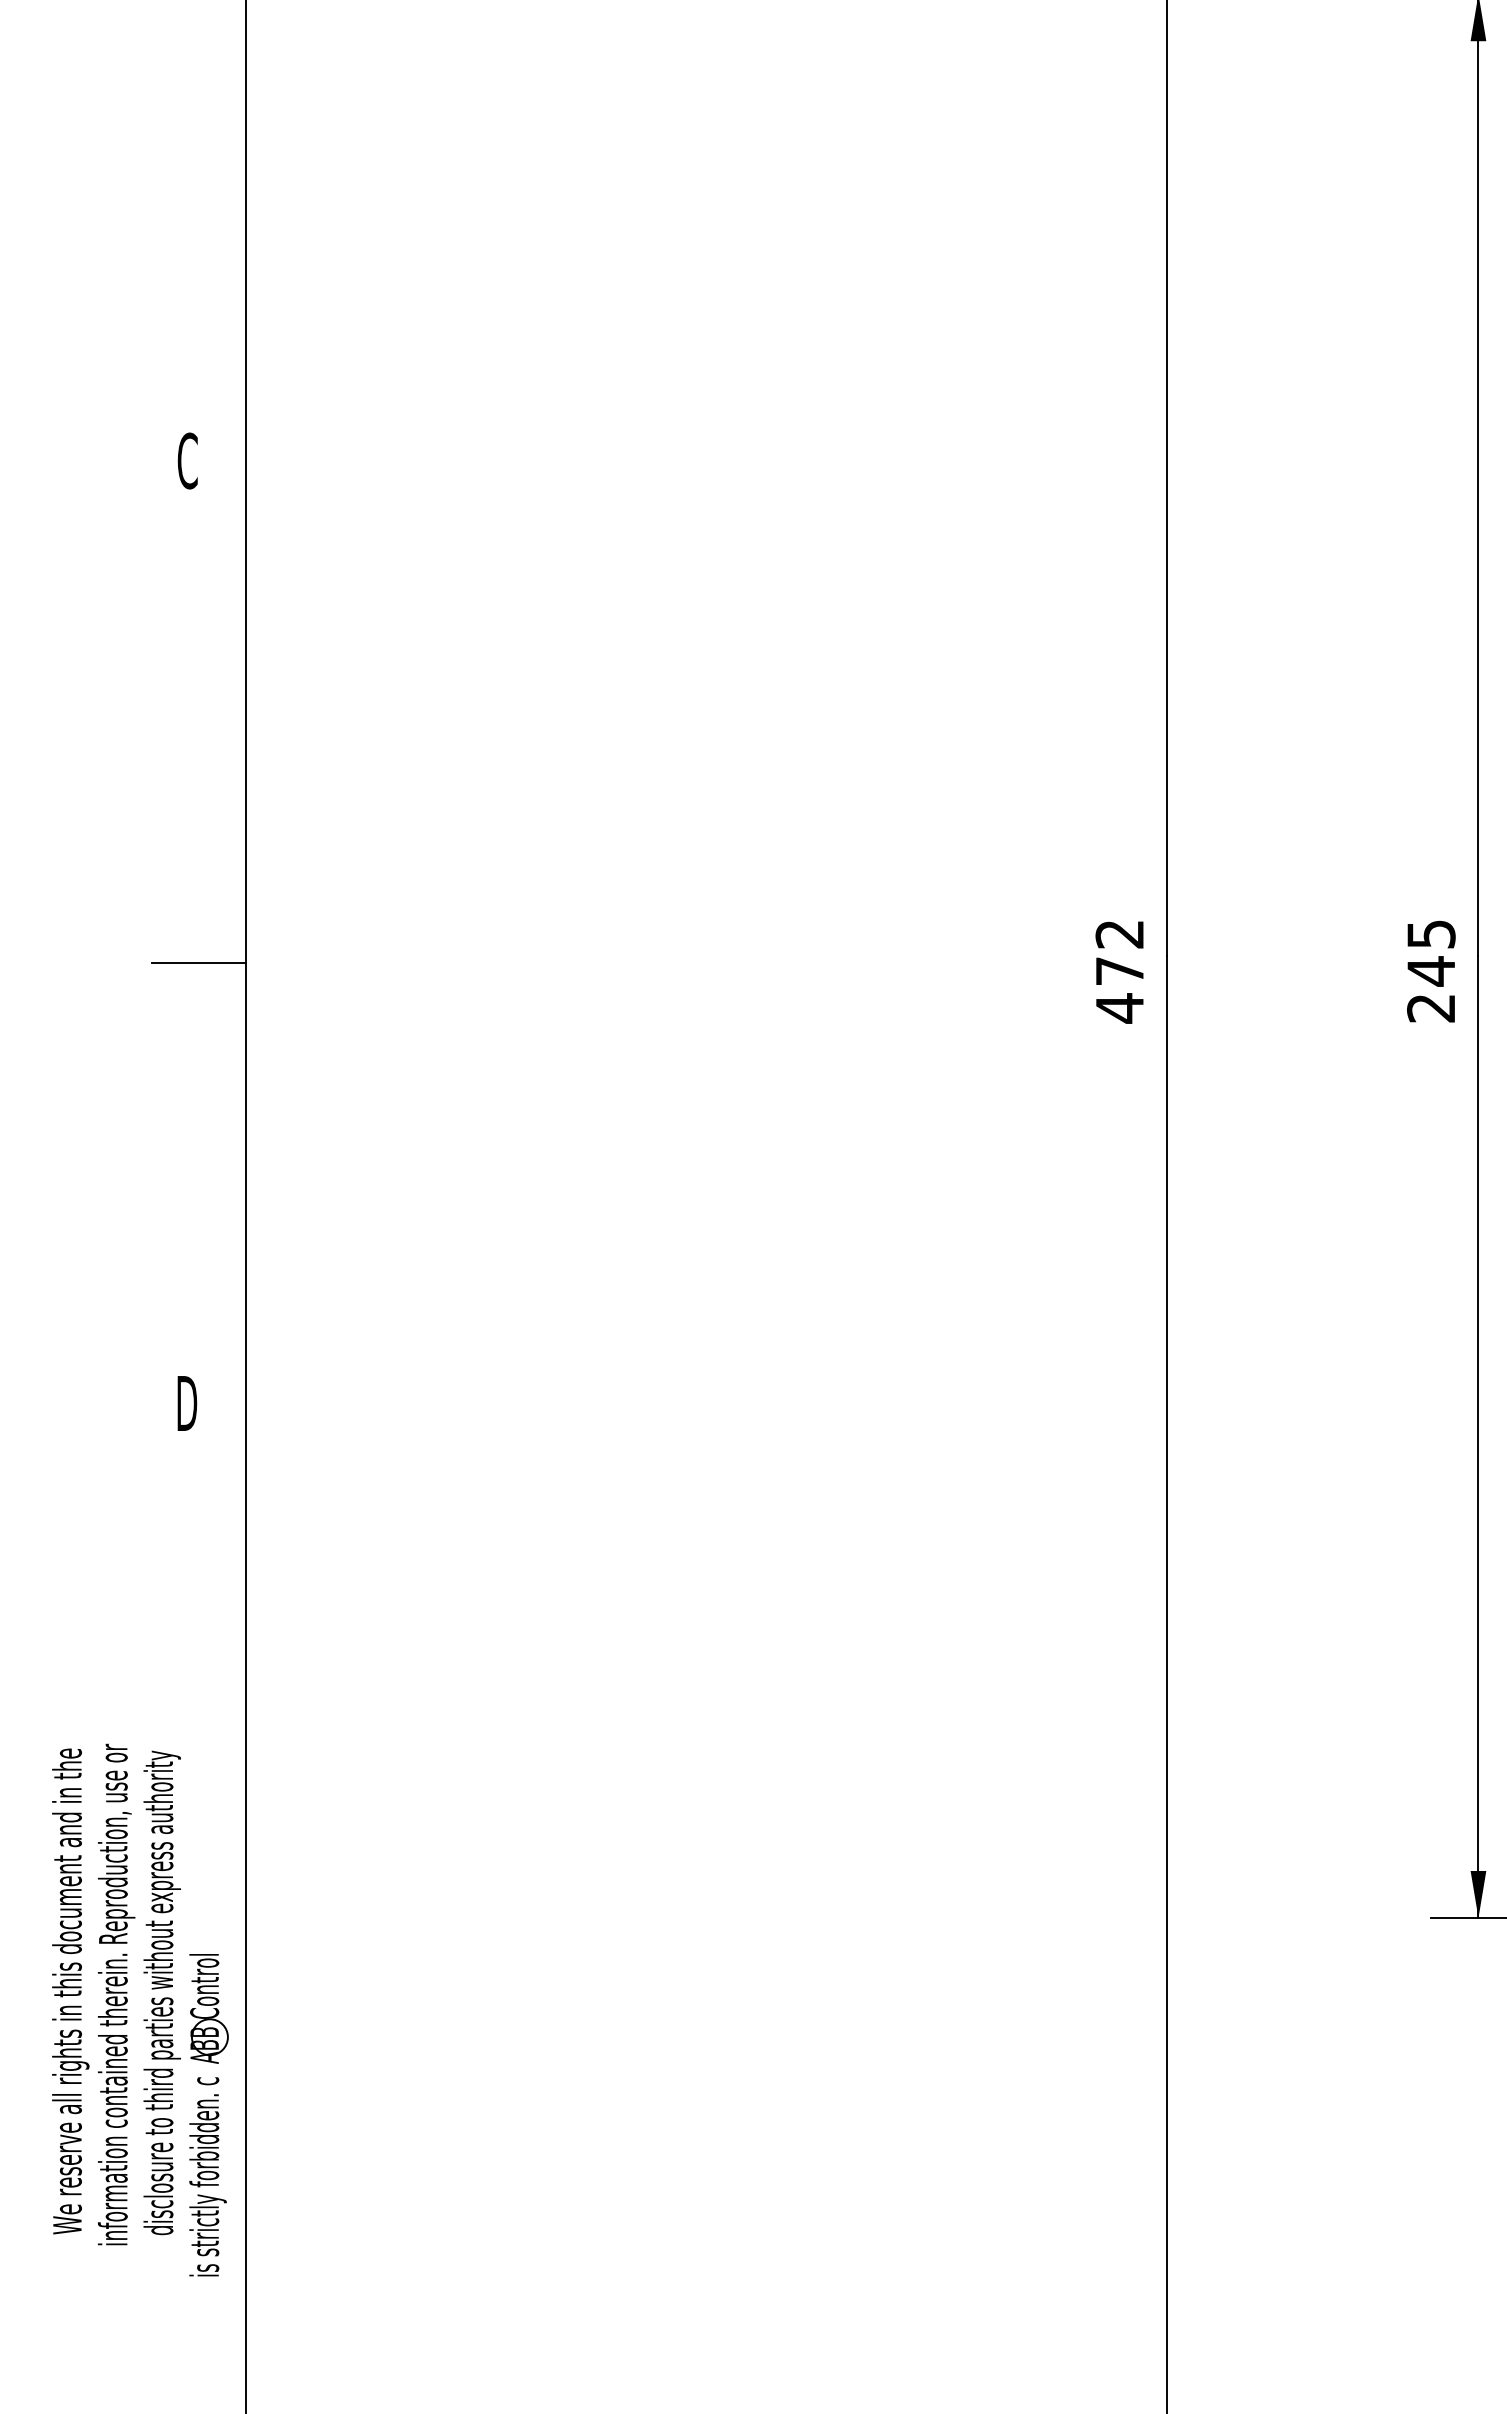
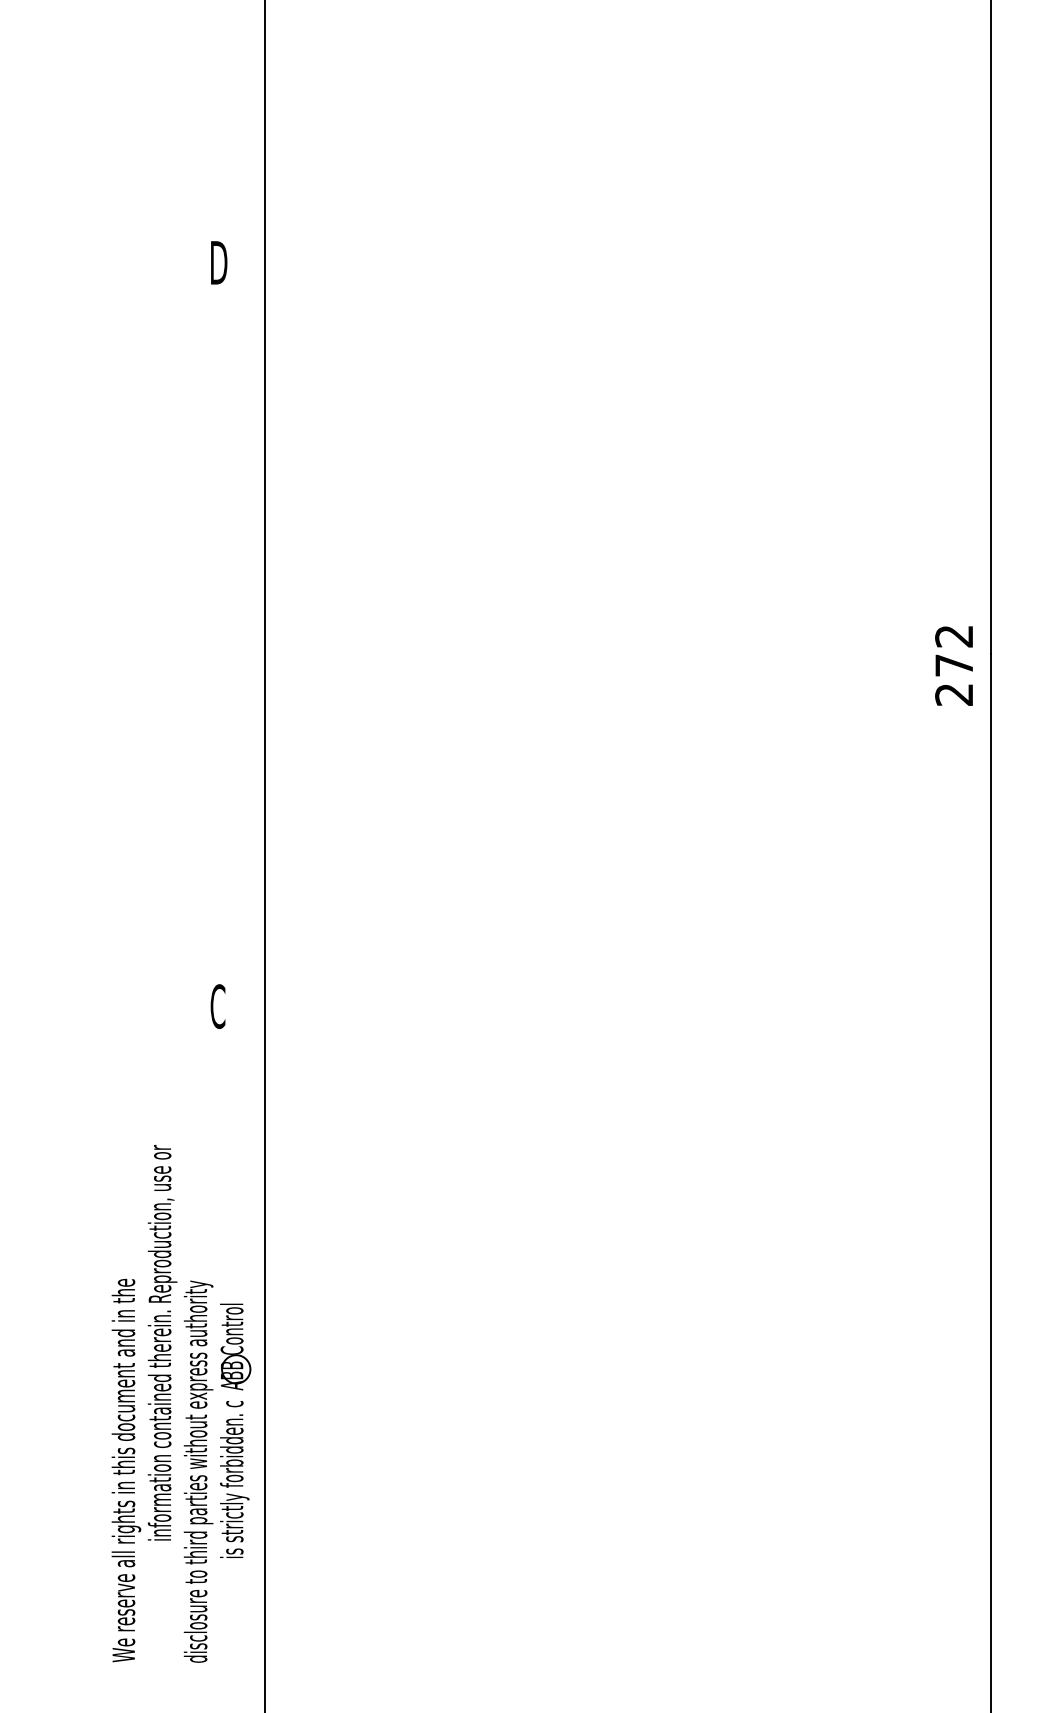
text: (187, 460) -> (218, 262), C -> D
line: (198, 962) -> (227, 658), removed
text: (1119, 1008) -> (953, 694), 472 -> 272
text: (187, 1403) -> (218, 1006), D -> C
text: (116, 1994) -> (162, 1342), moved
part: (208, 2115) -> (235, 1431), moved

